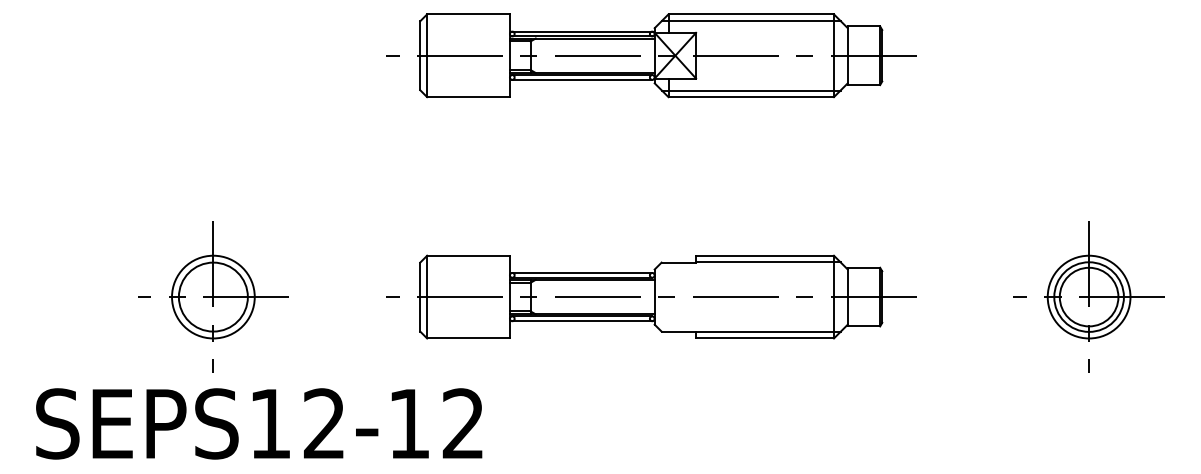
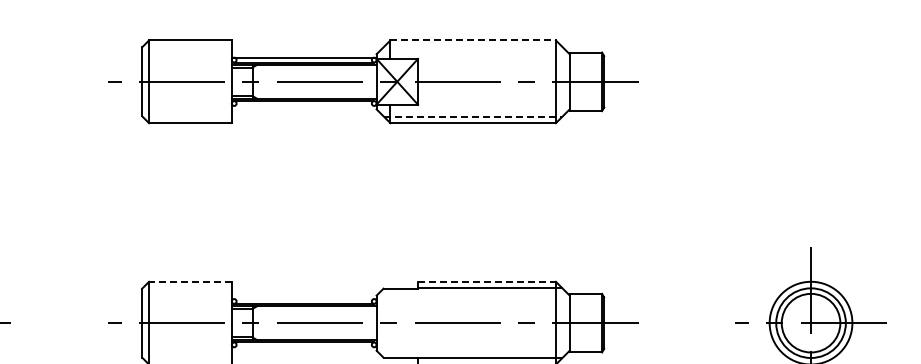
line: (751, 14) -> (473, 40), solid -> dashed
line: (750, 20) -> (472, 46), removed
line: (582, 79) -> (304, 105), removed
line: (751, 90) -> (473, 116), solid -> dashed
line: (468, 255) -> (190, 281), solid -> dashed
line: (765, 255) -> (487, 281), solid -> dashed
line: (582, 272) -> (304, 298), removed
line: (582, 321) -> (304, 347), removed

